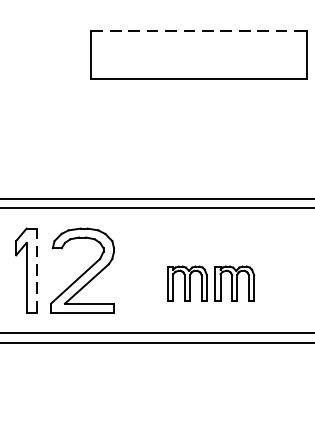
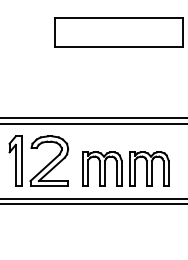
line: (200, 31) -> (119, 18), dashed -> solid
line: (37, 269) -> (22, 160), dashed -> solid
part: (210, 282) -> (125, 168), size x1.67

